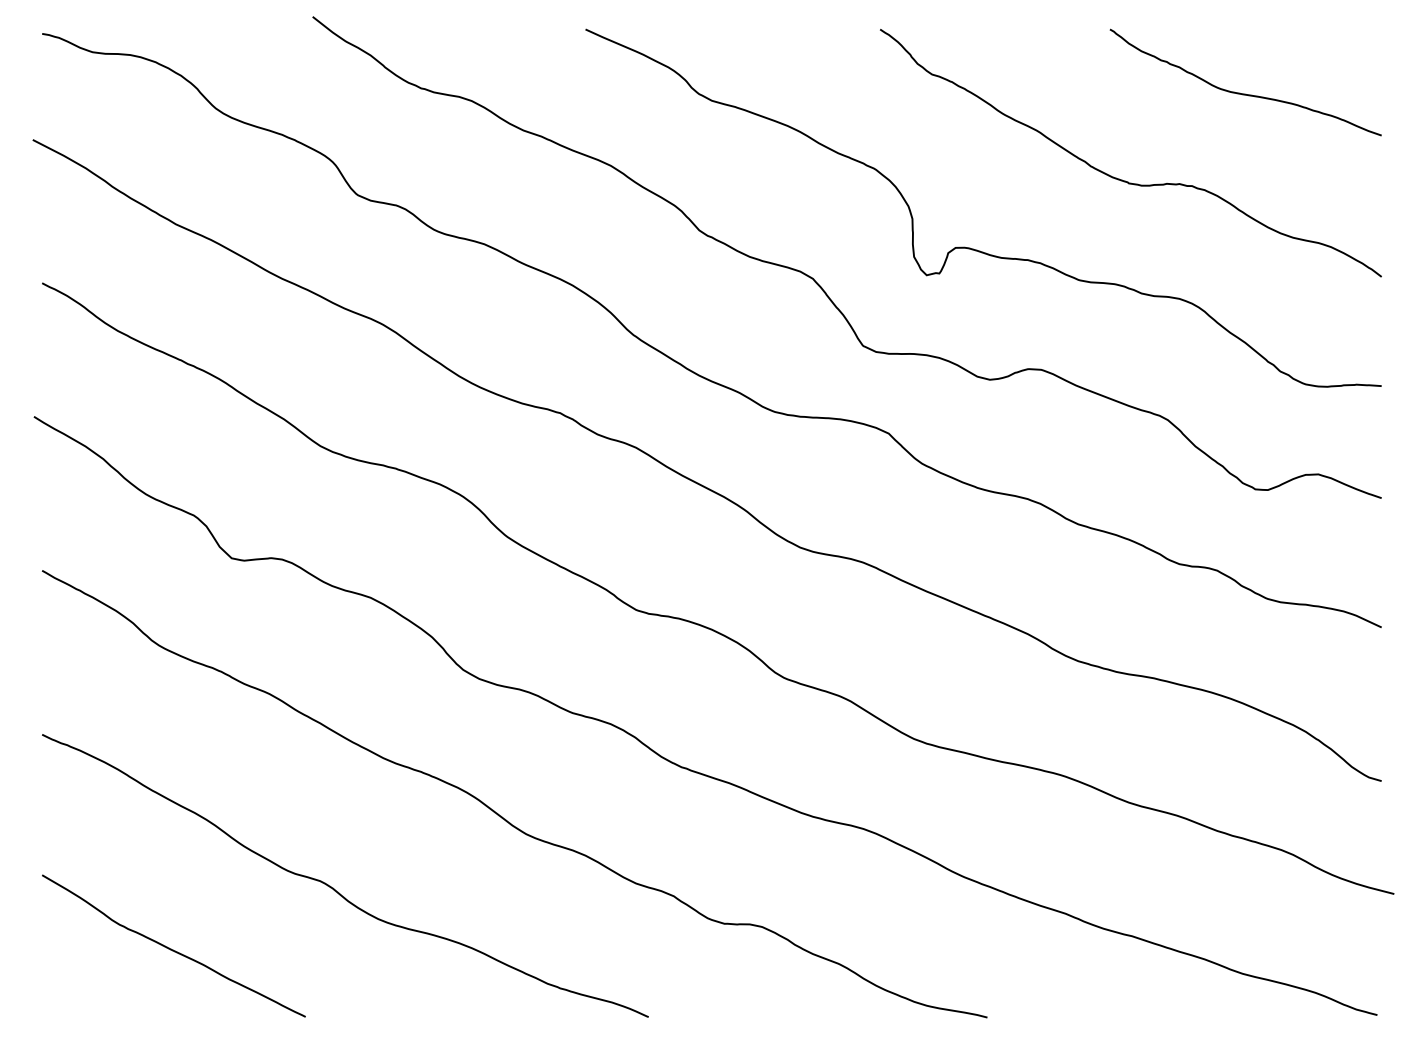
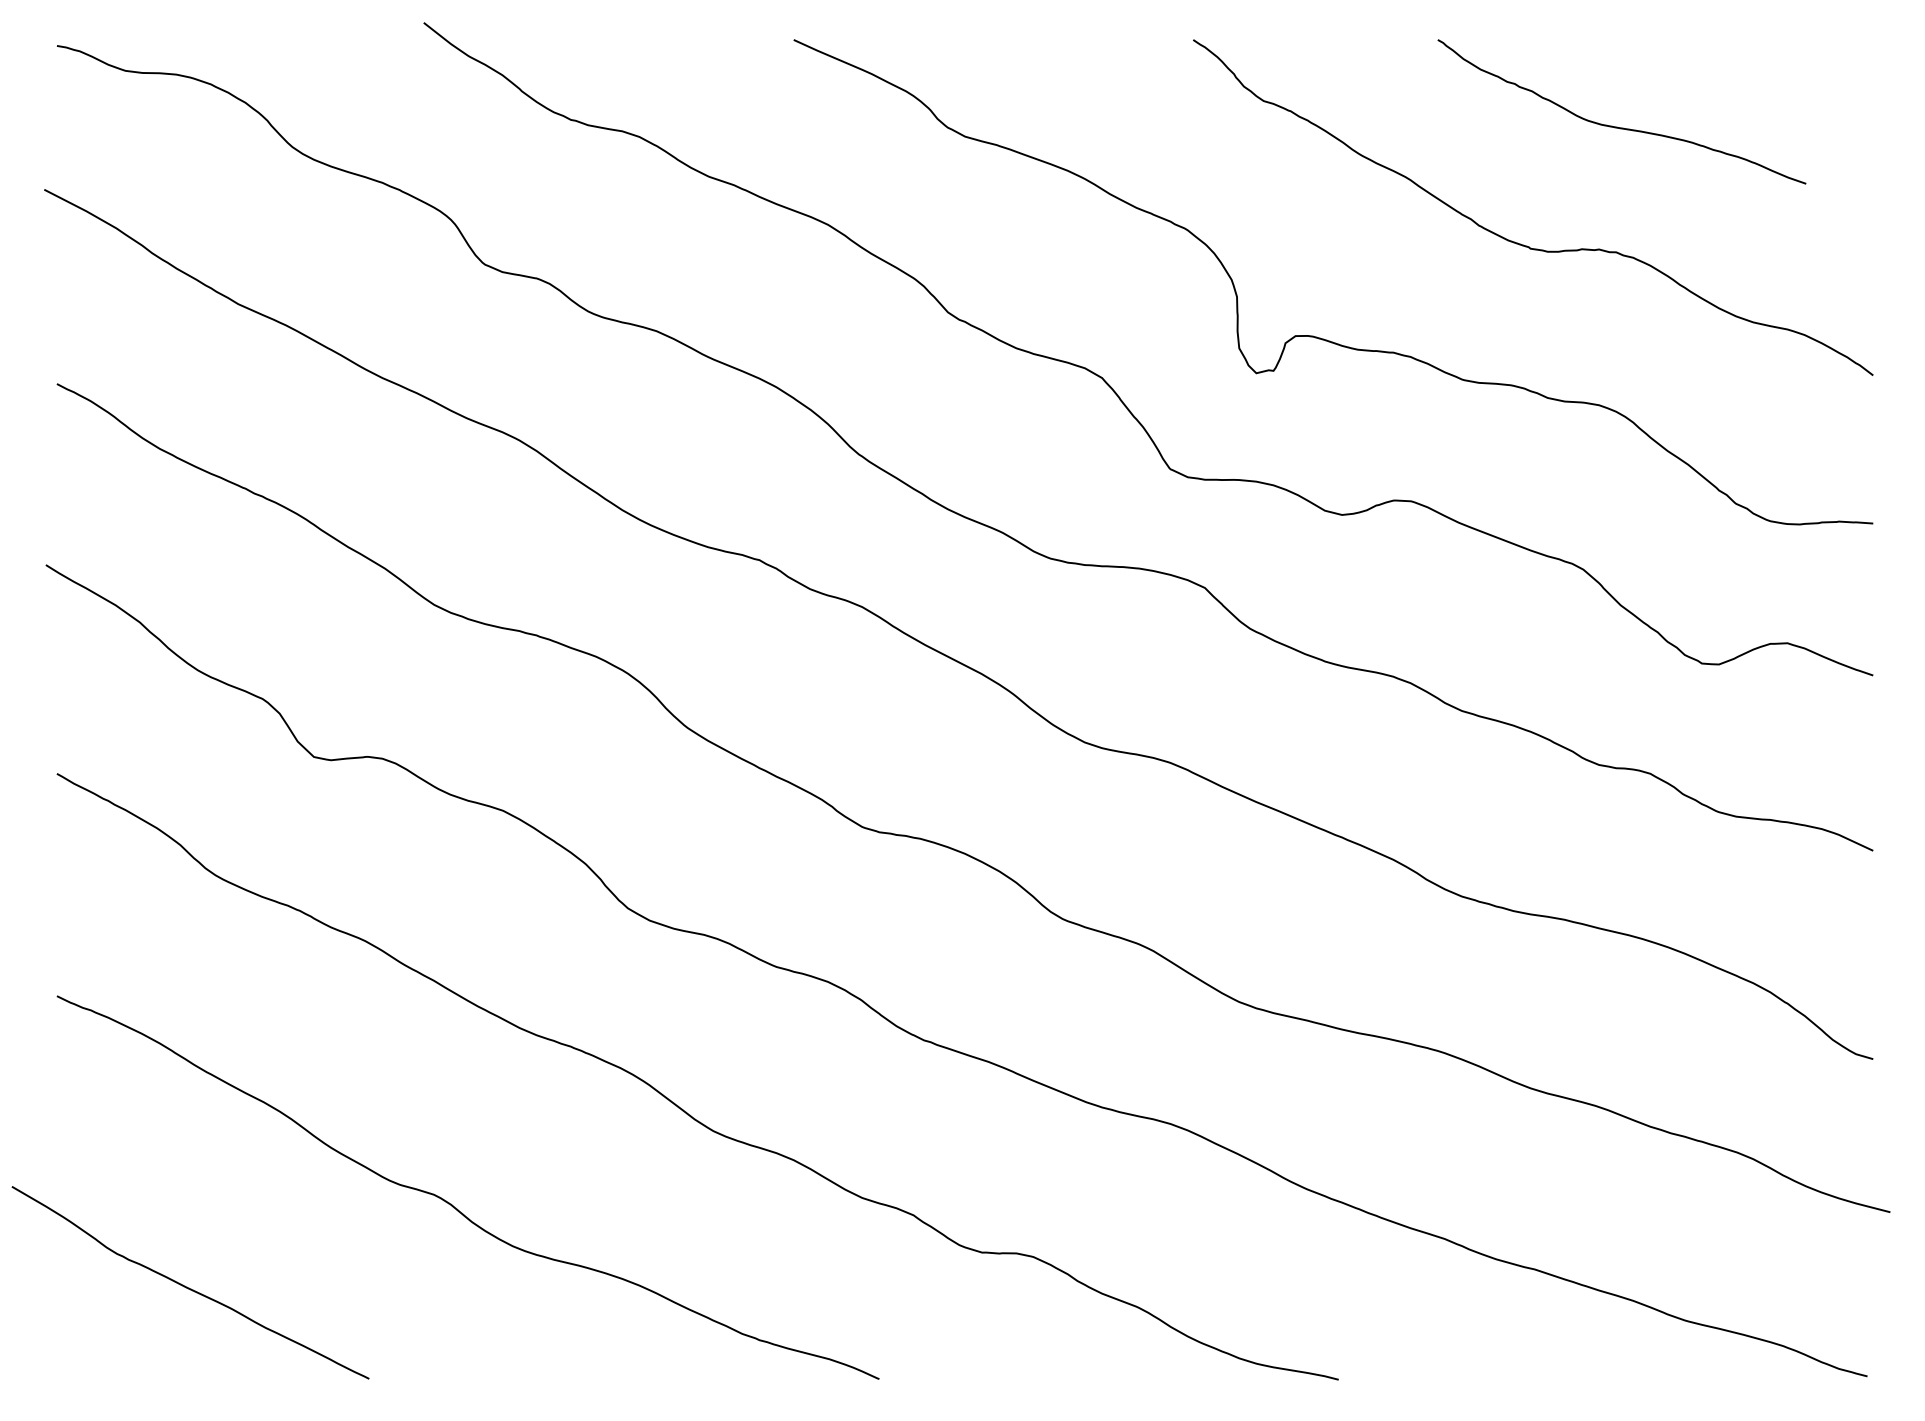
curve: (1242, 93) -> (1617, 126), moved
curve: (171, 948) -> (187, 1286), moved

